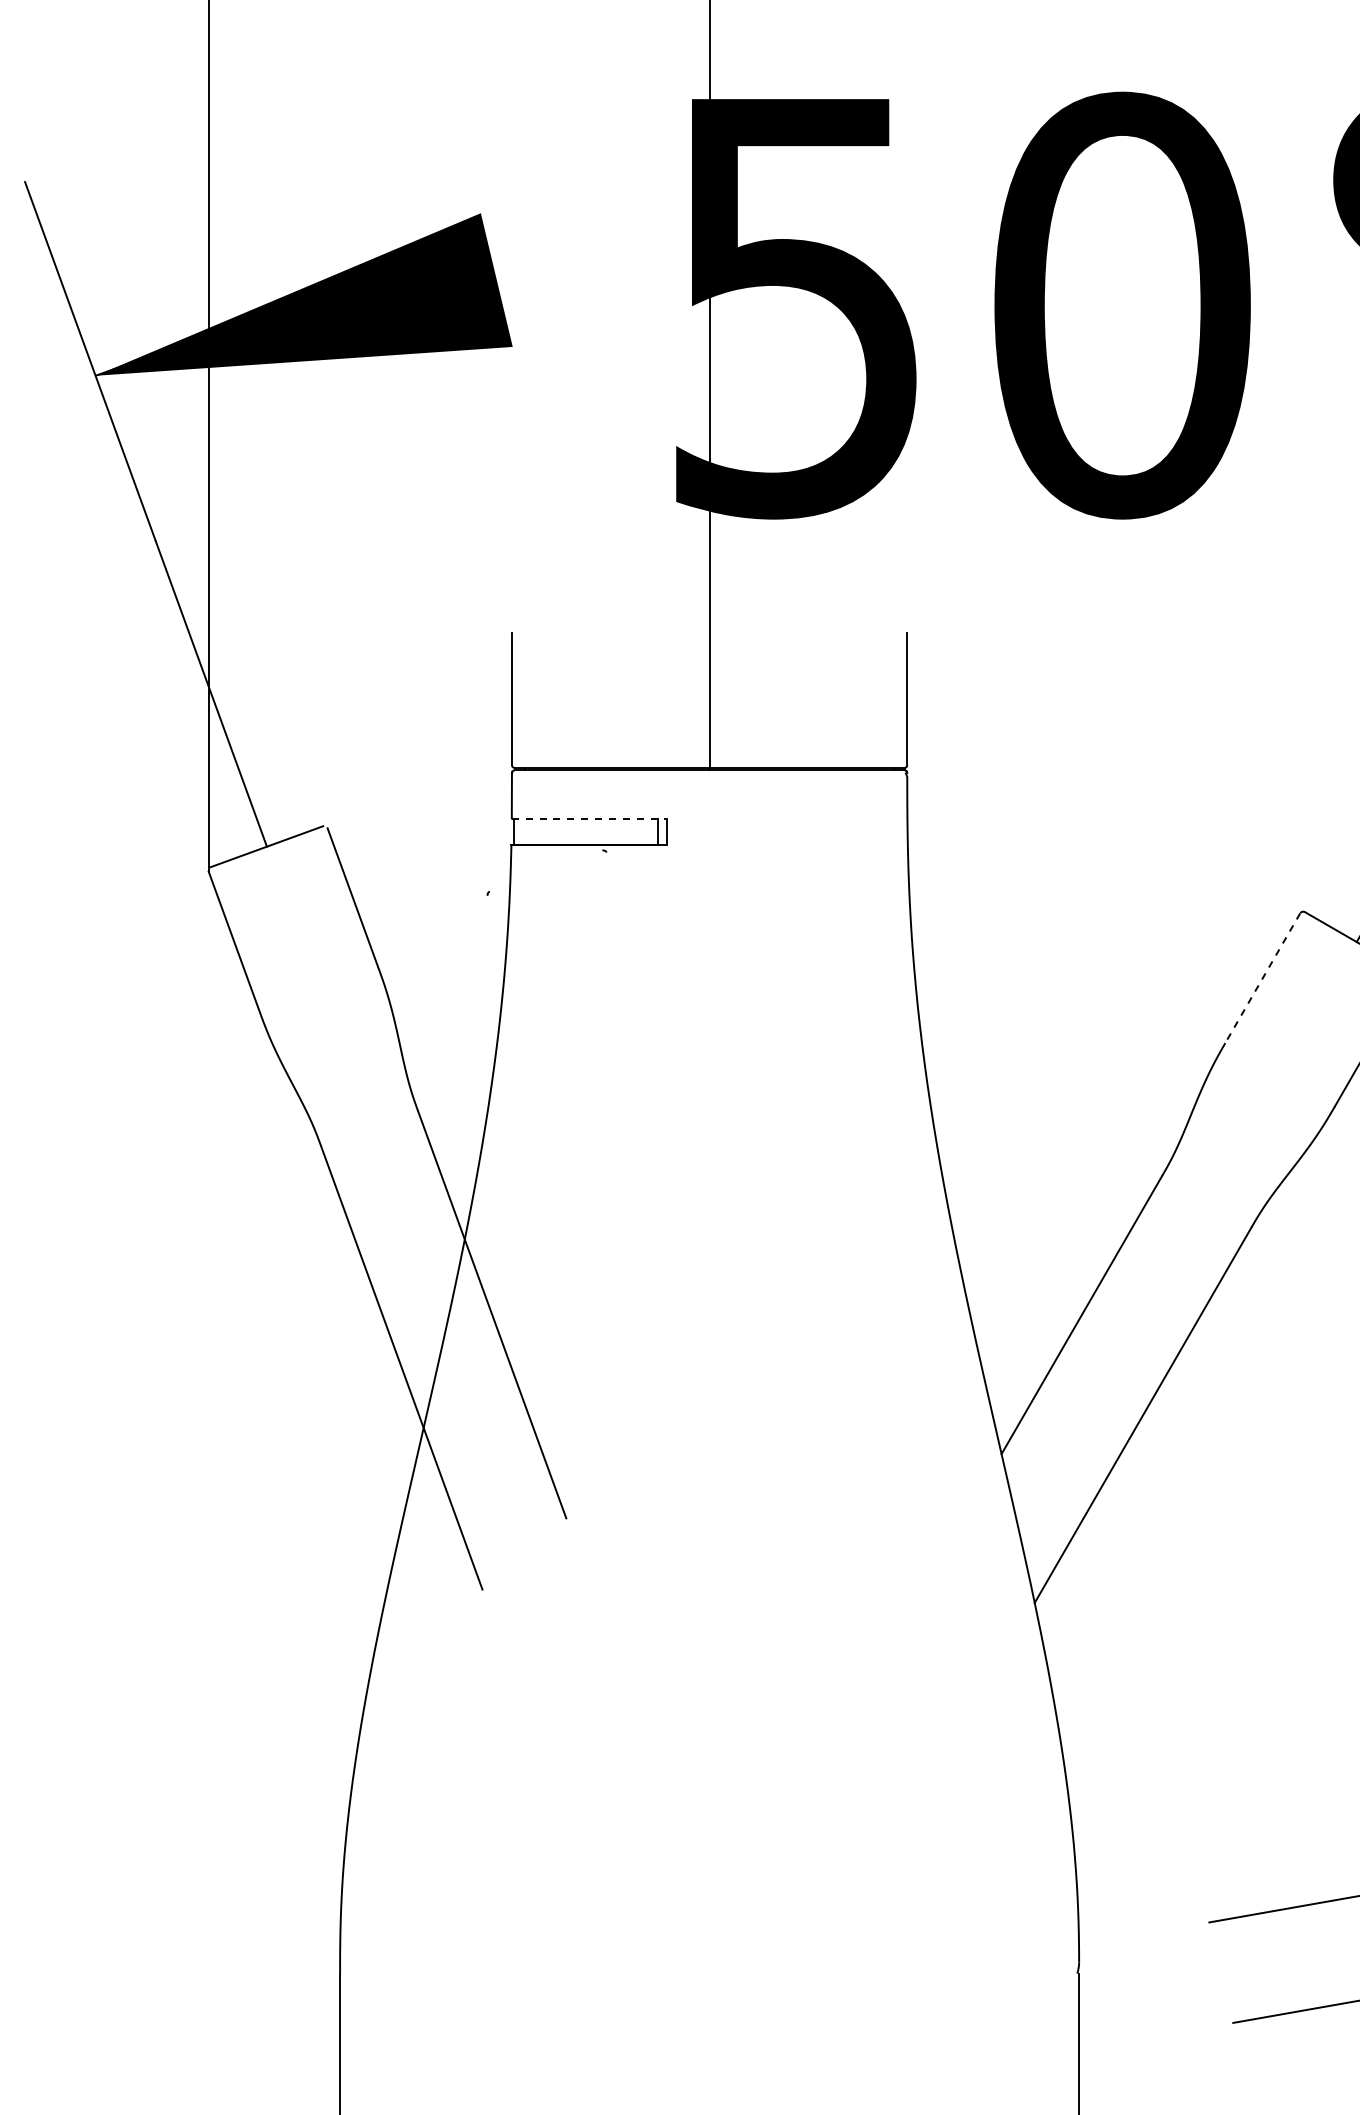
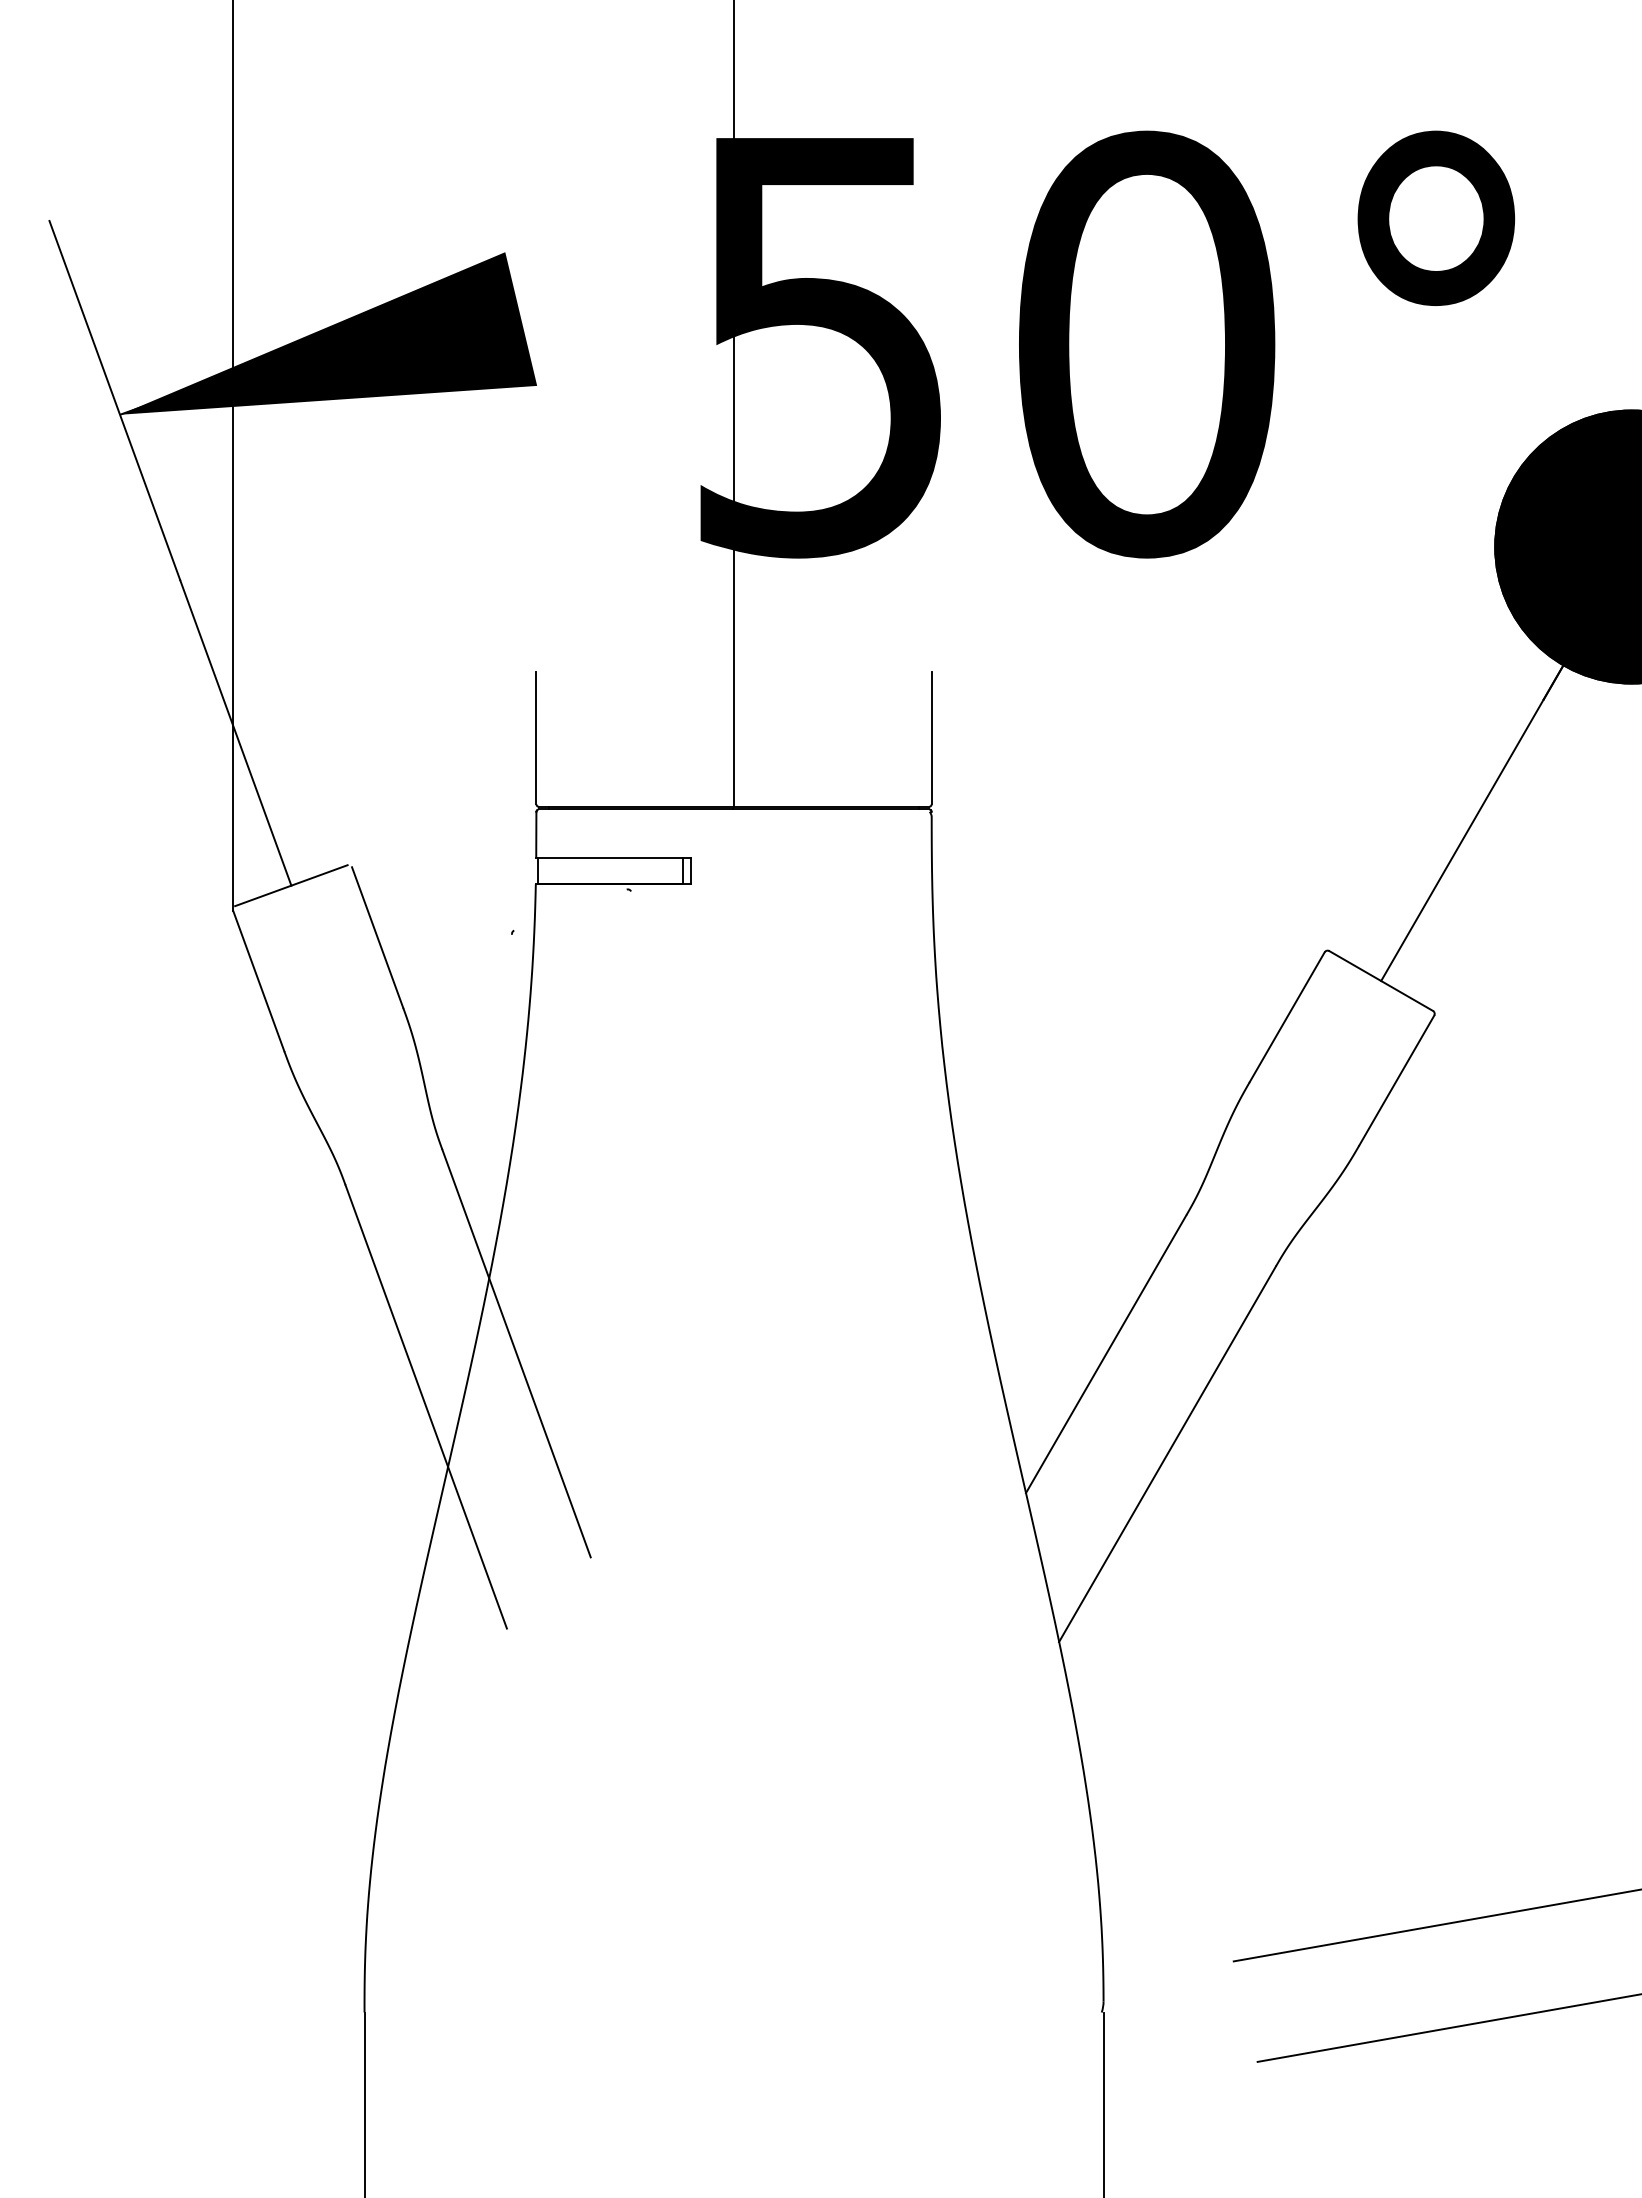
line: (590, 818) -> (614, 857), dashed -> solid
line: (1263, 978) -> (1287, 1017), dashed -> solid

